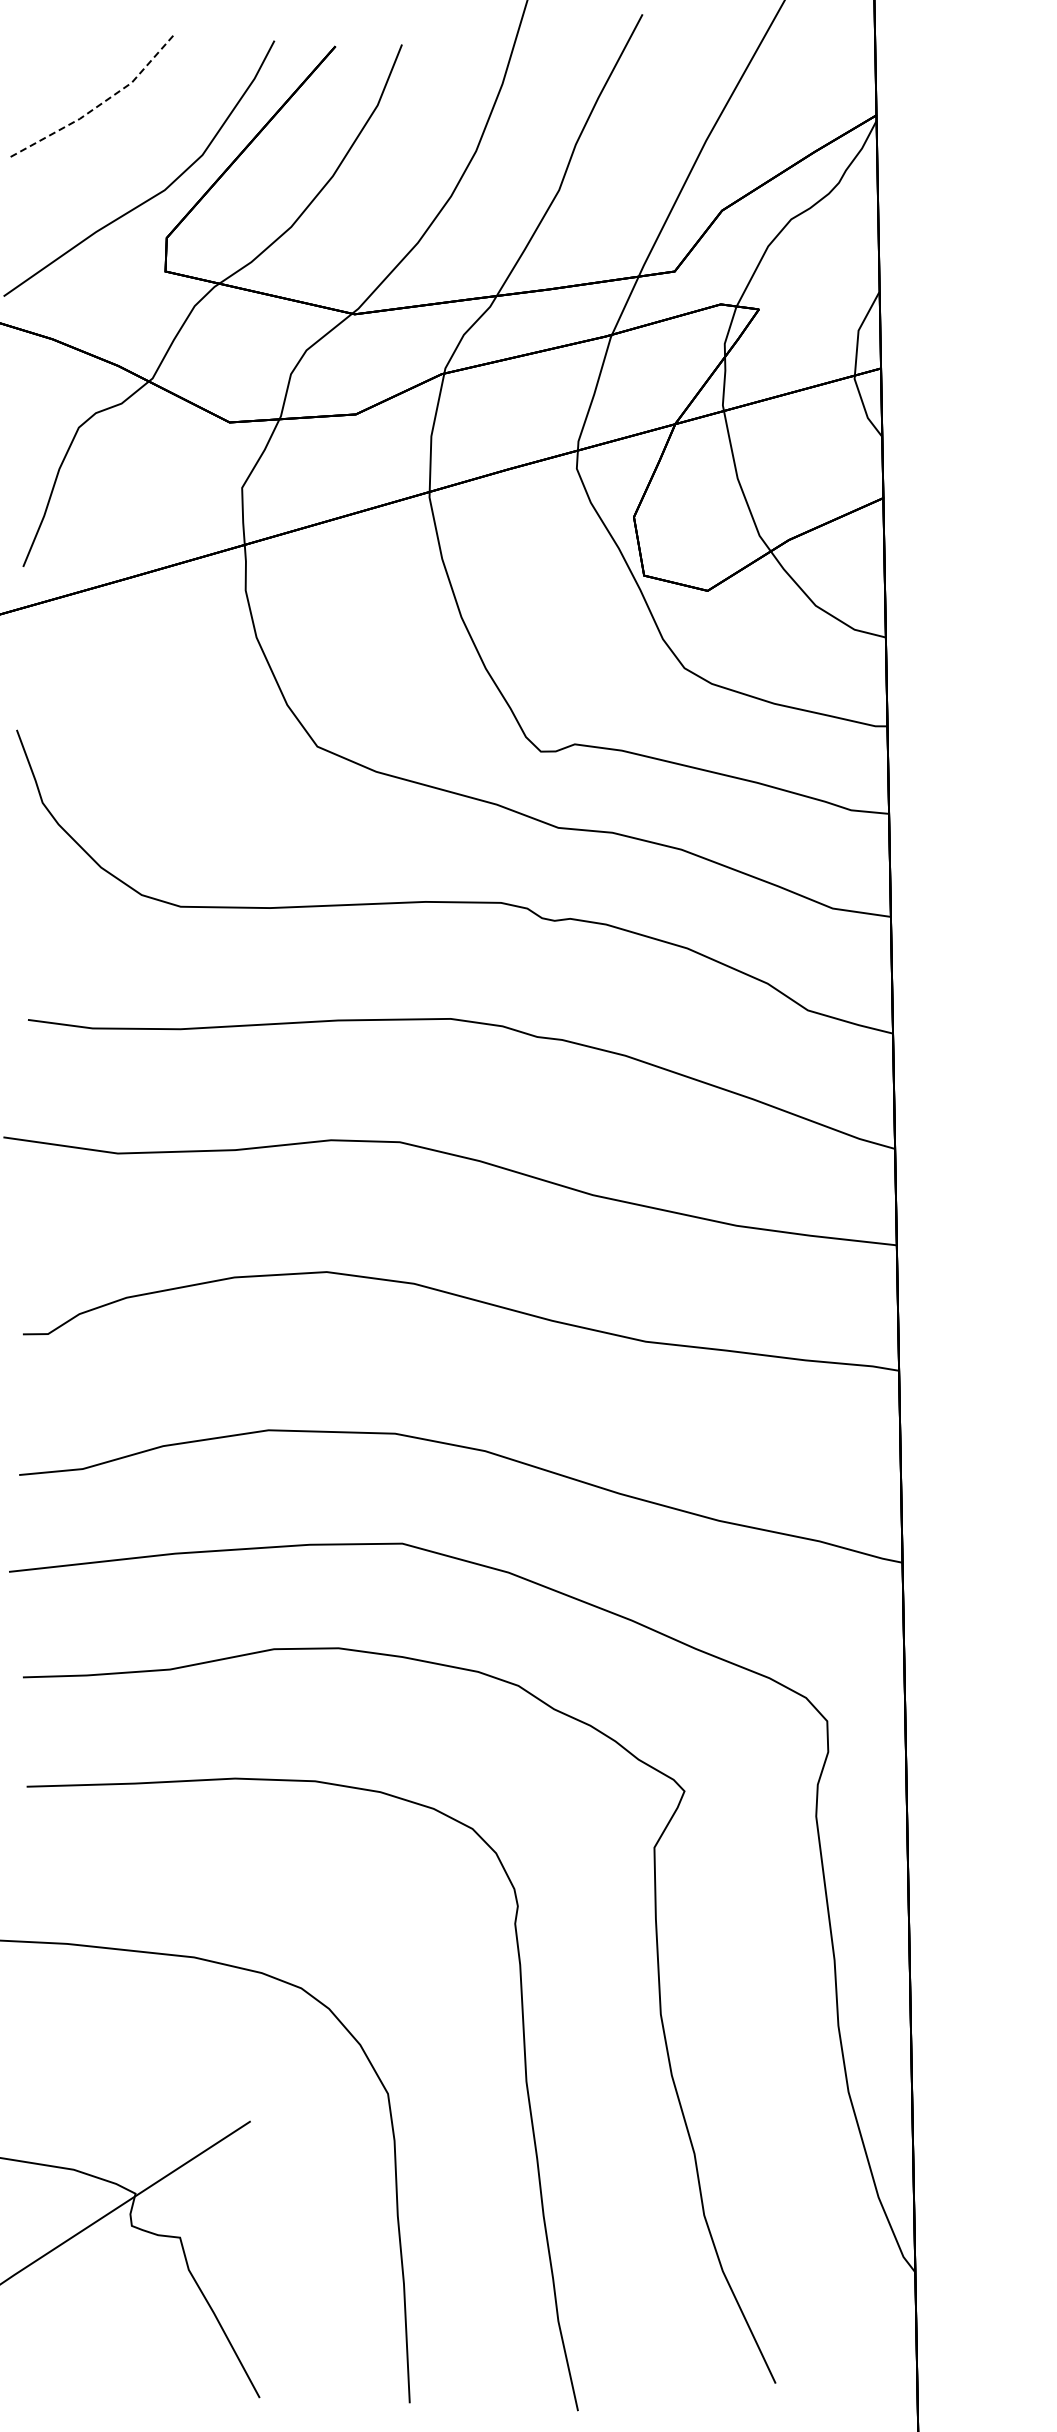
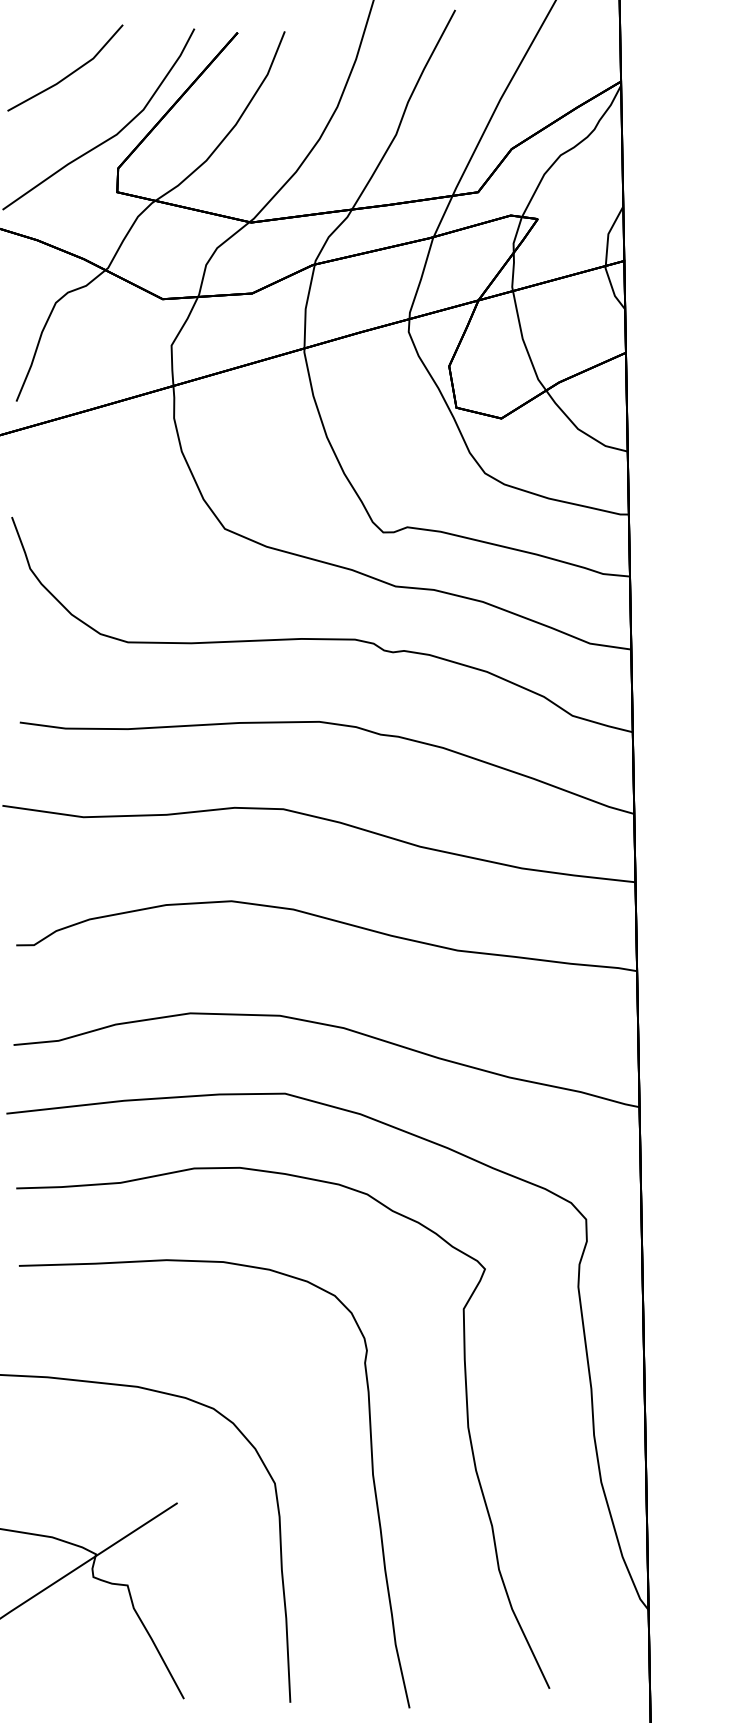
line: (100, 104) -> (71, 73), dashed -> solid

